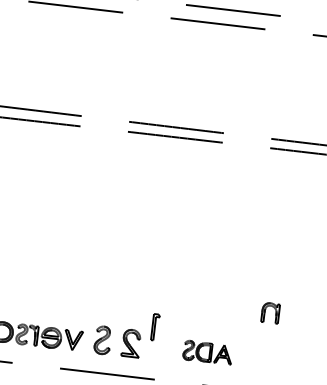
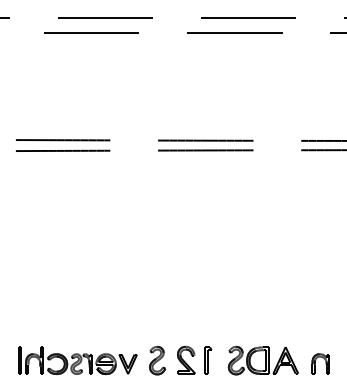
part: (270, 312) -> (320, 363), moved
part: (155, 327) -> (208, 360), moved
part: (207, 352) -> (262, 360), size x1.43

